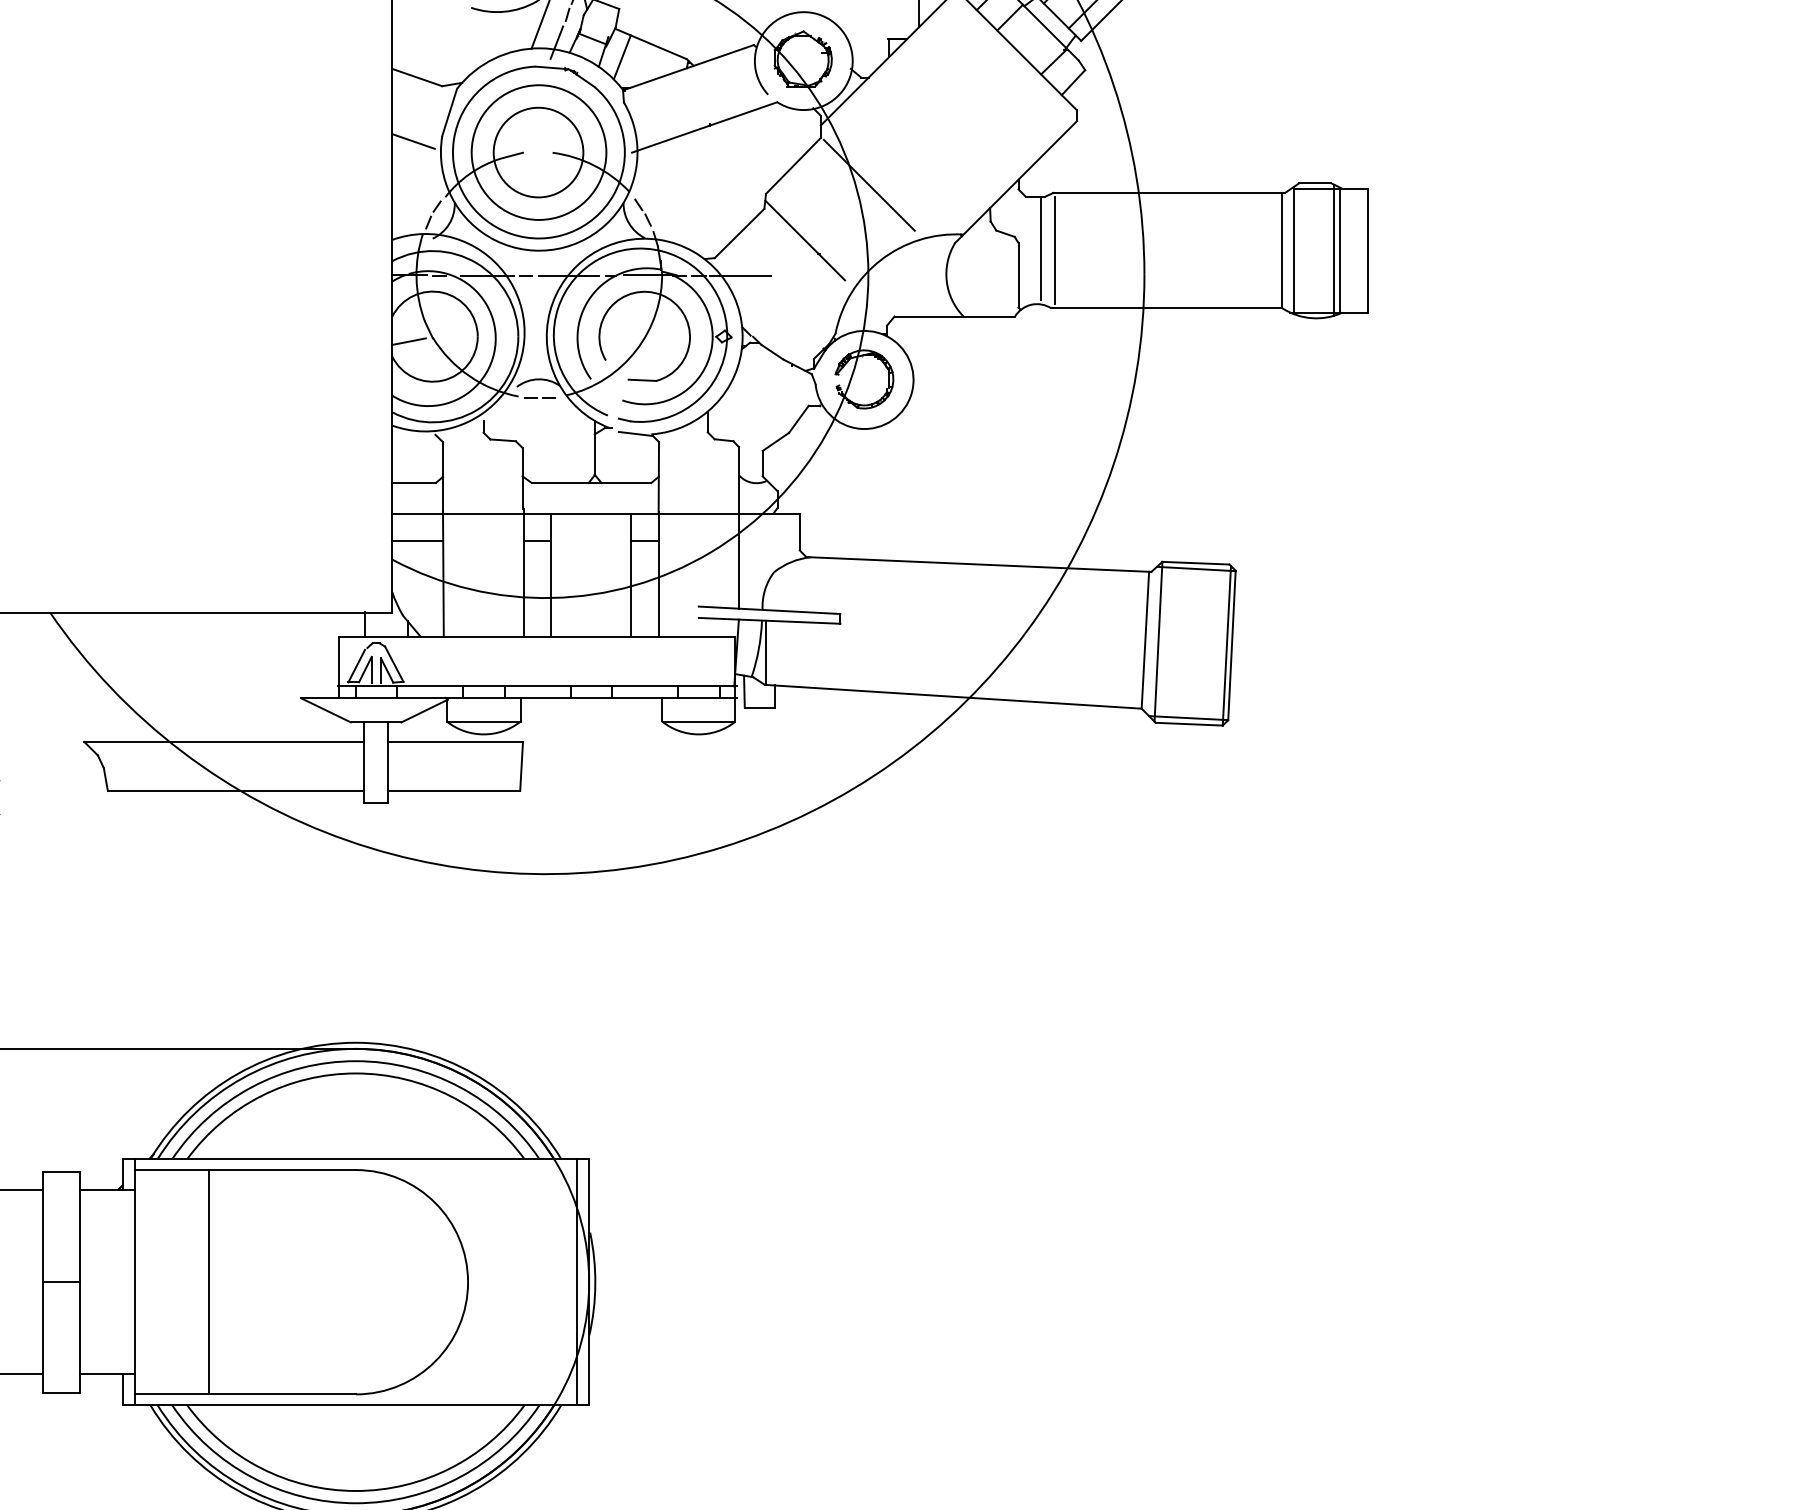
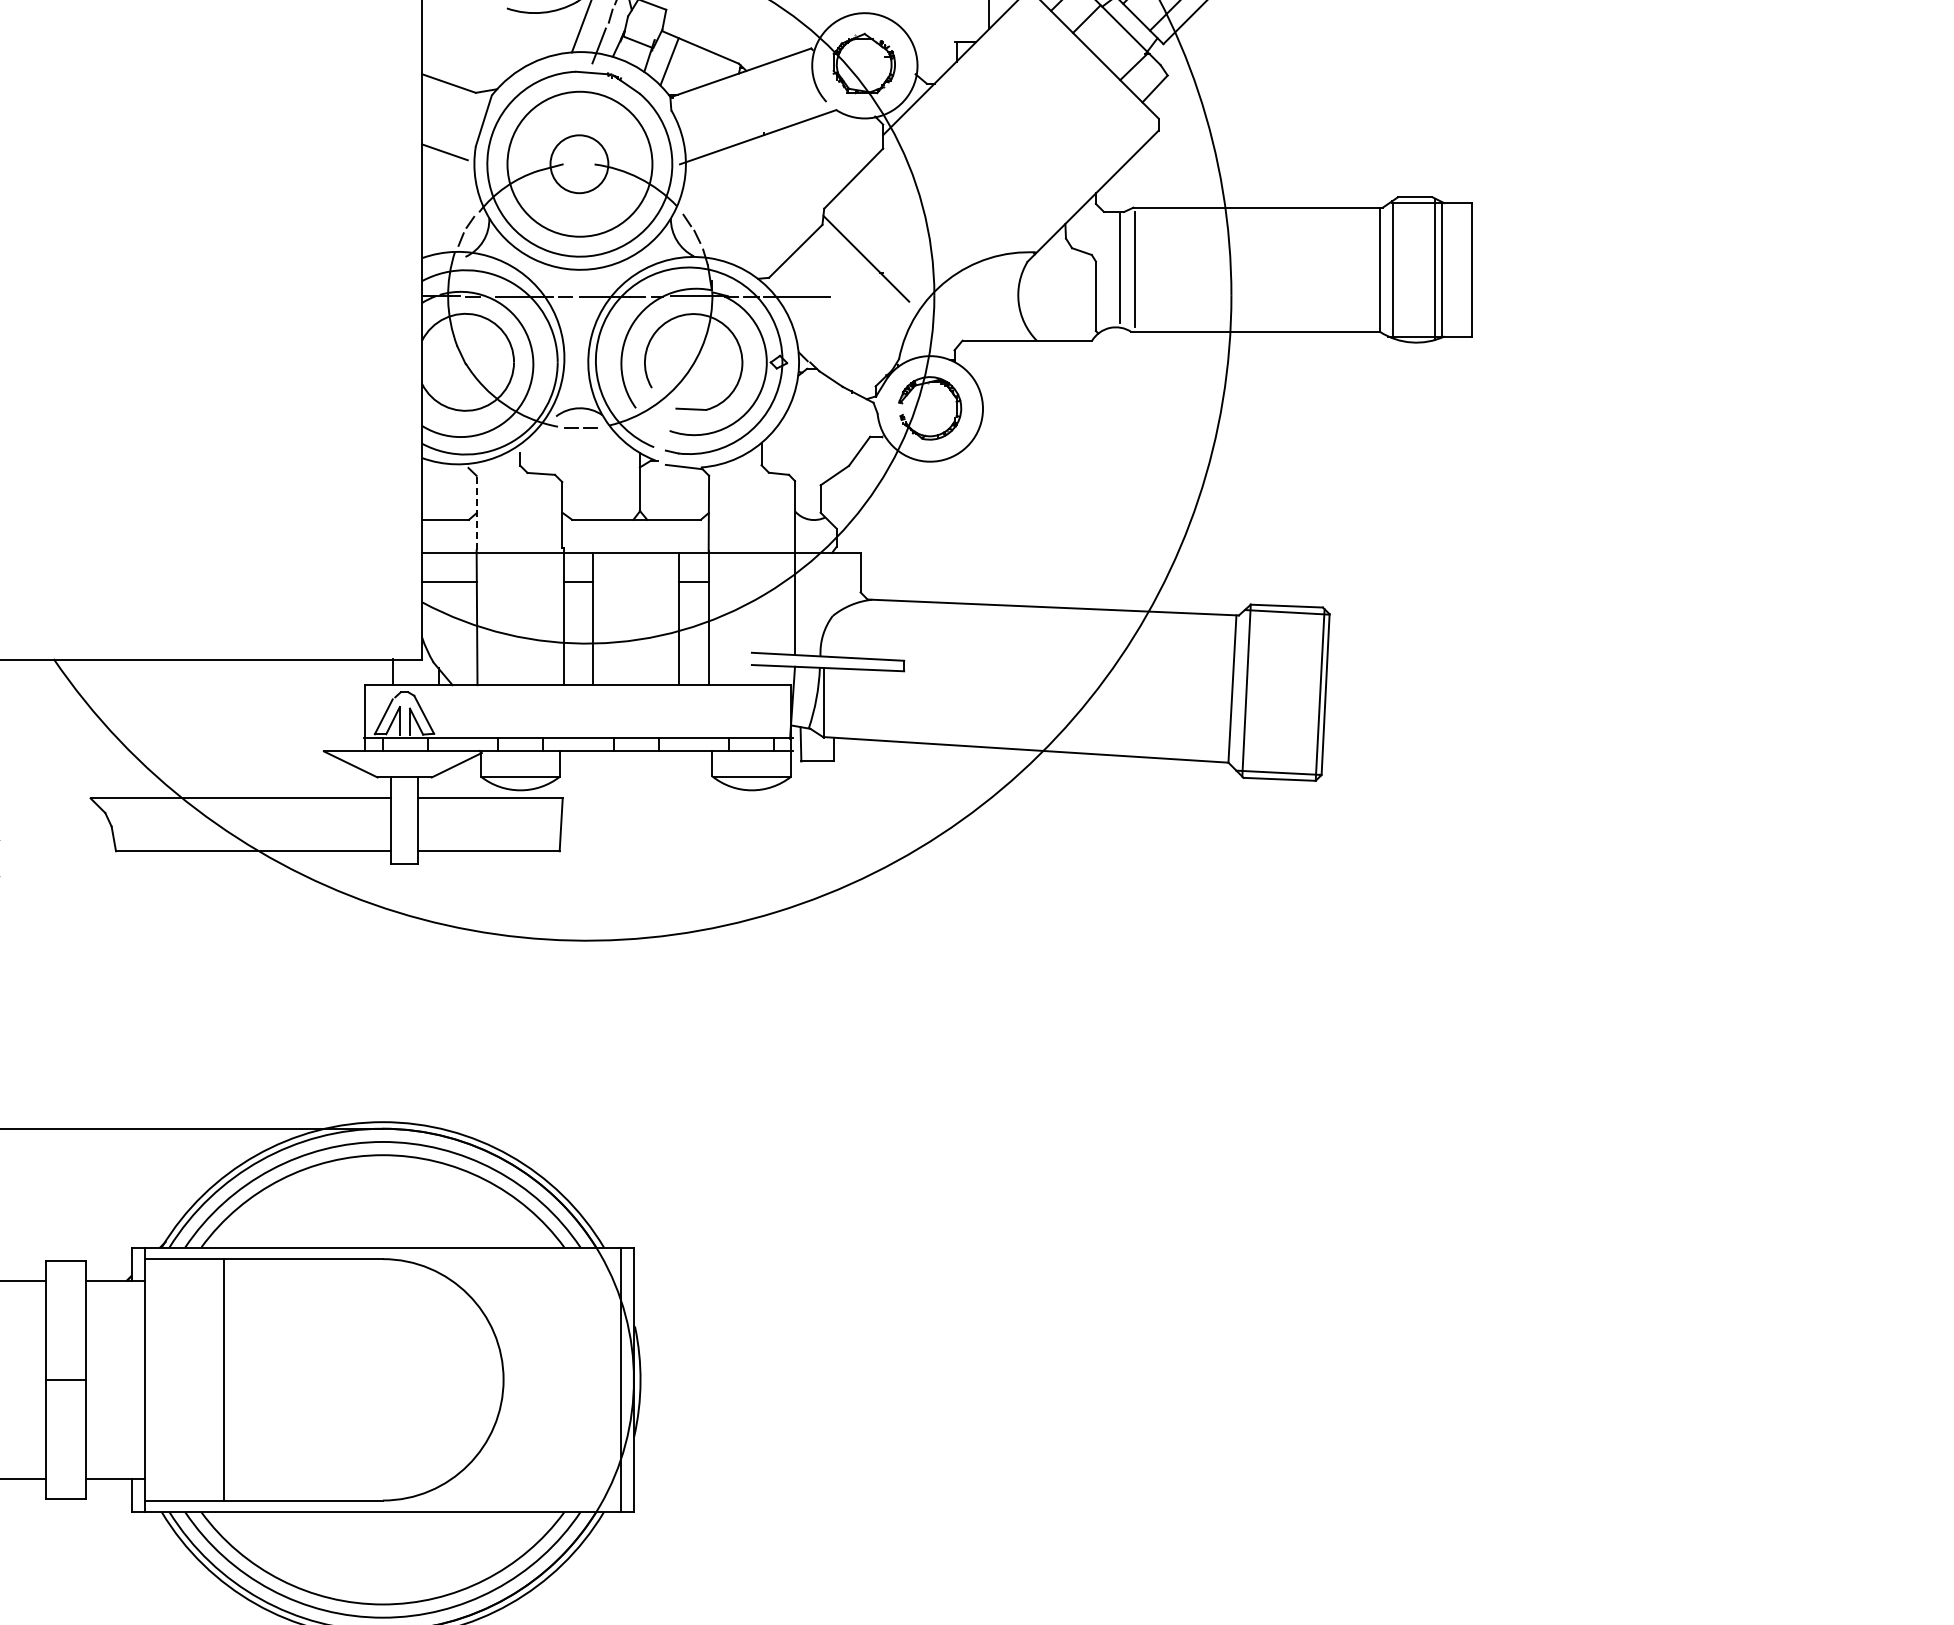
circle: (538, 152) -> (579, 164), size x0.6
line: (869, 185) -> (935, 199), removed
line: (409, 341) -> (440, 367), removed
line: (442, 476) -> (476, 512), solid -> dashed

